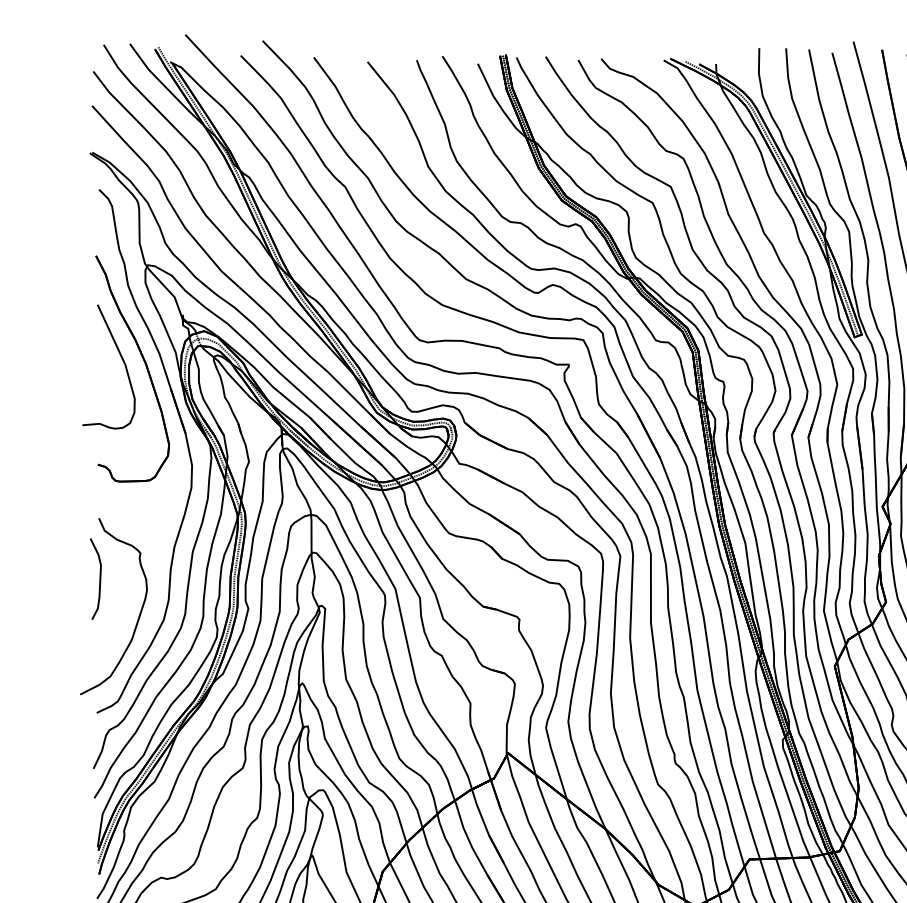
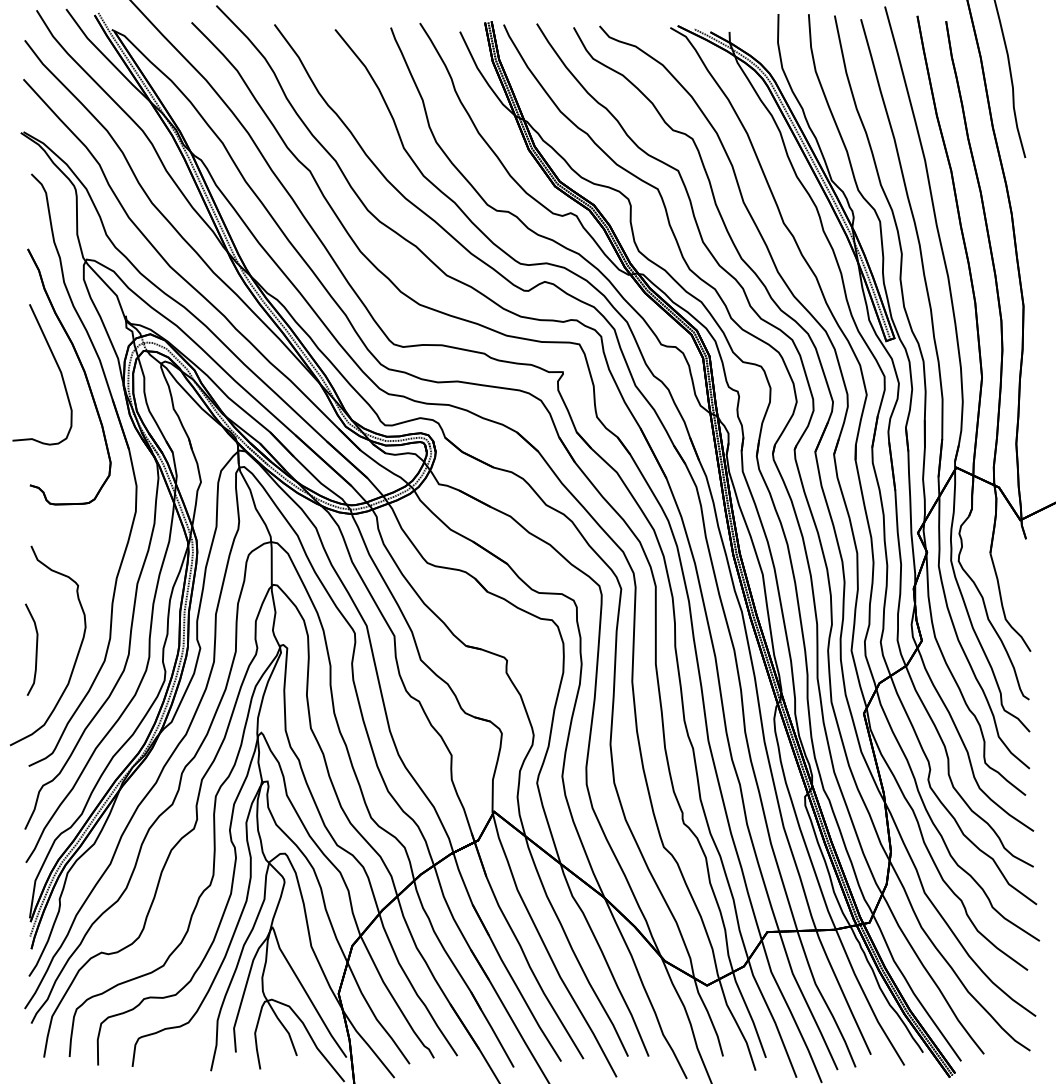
curve: (99, 578) -> (35, 649), moved

